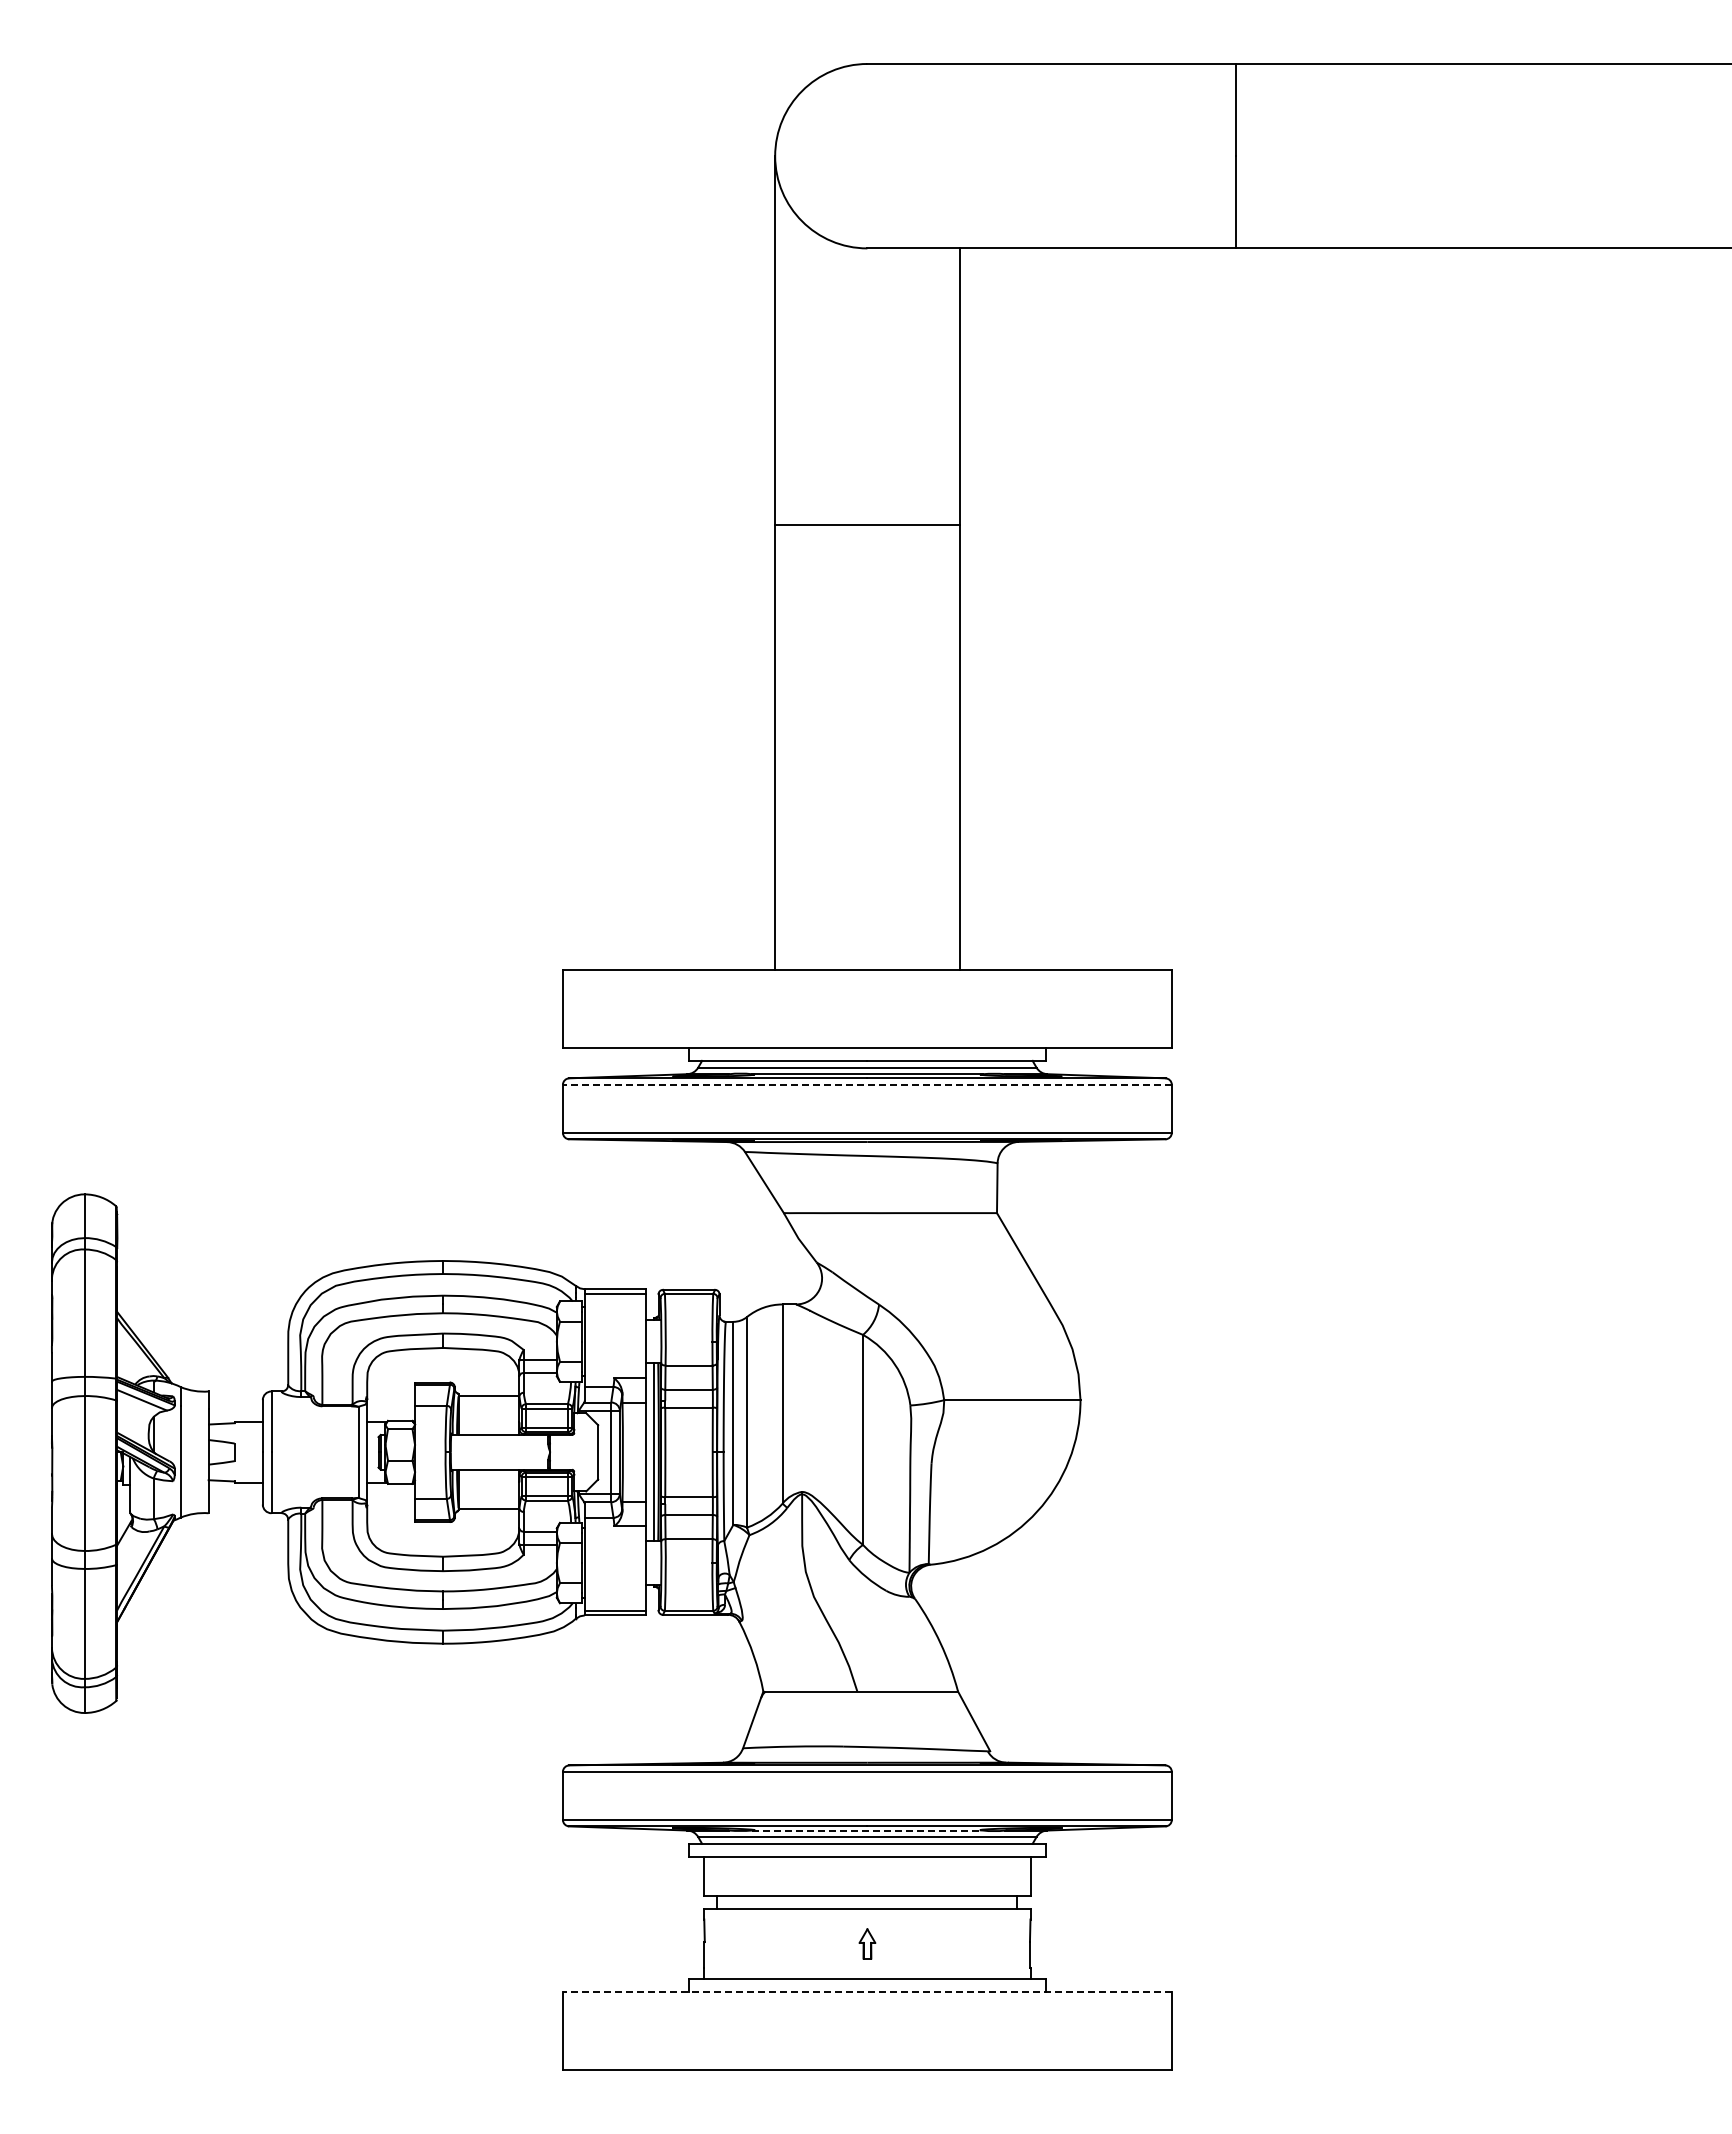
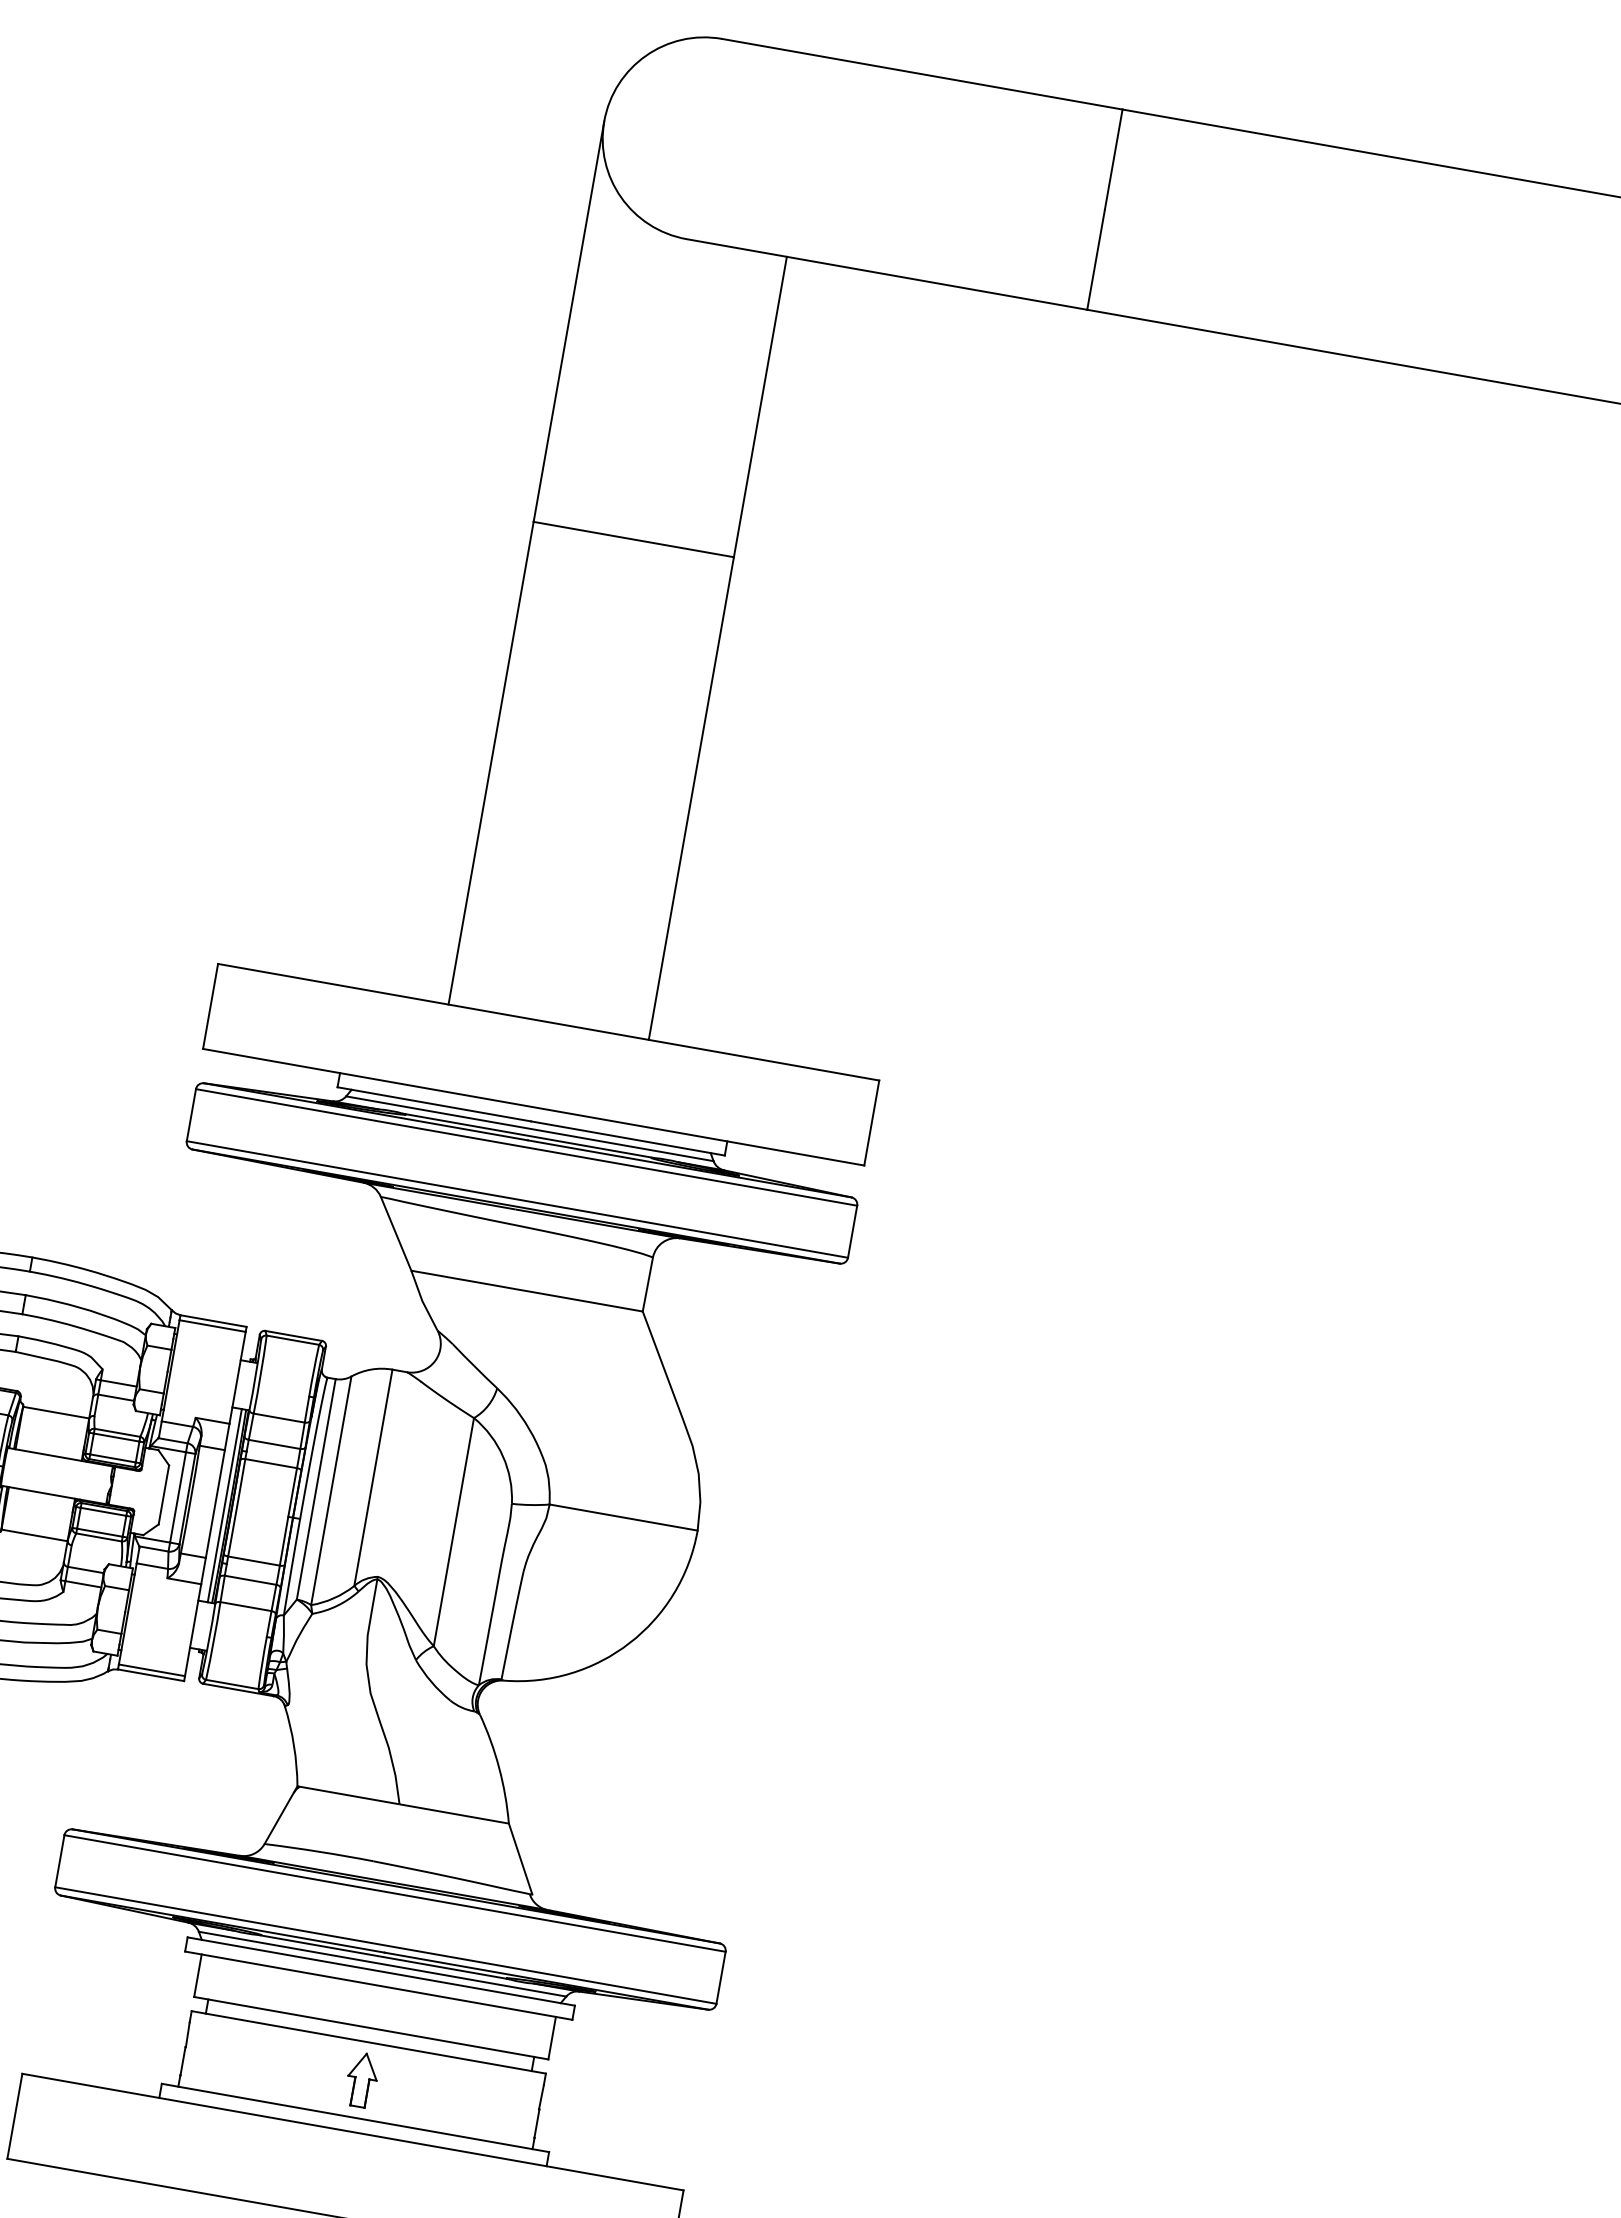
line: (866, 1084) -> (525, 1146), dashed -> solid
line: (867, 1830) -> (383, 1957), dashed -> solid
part: (867, 1943) -> (362, 2079), size x1.67
line: (866, 1991) -> (352, 2131), dashed -> solid

